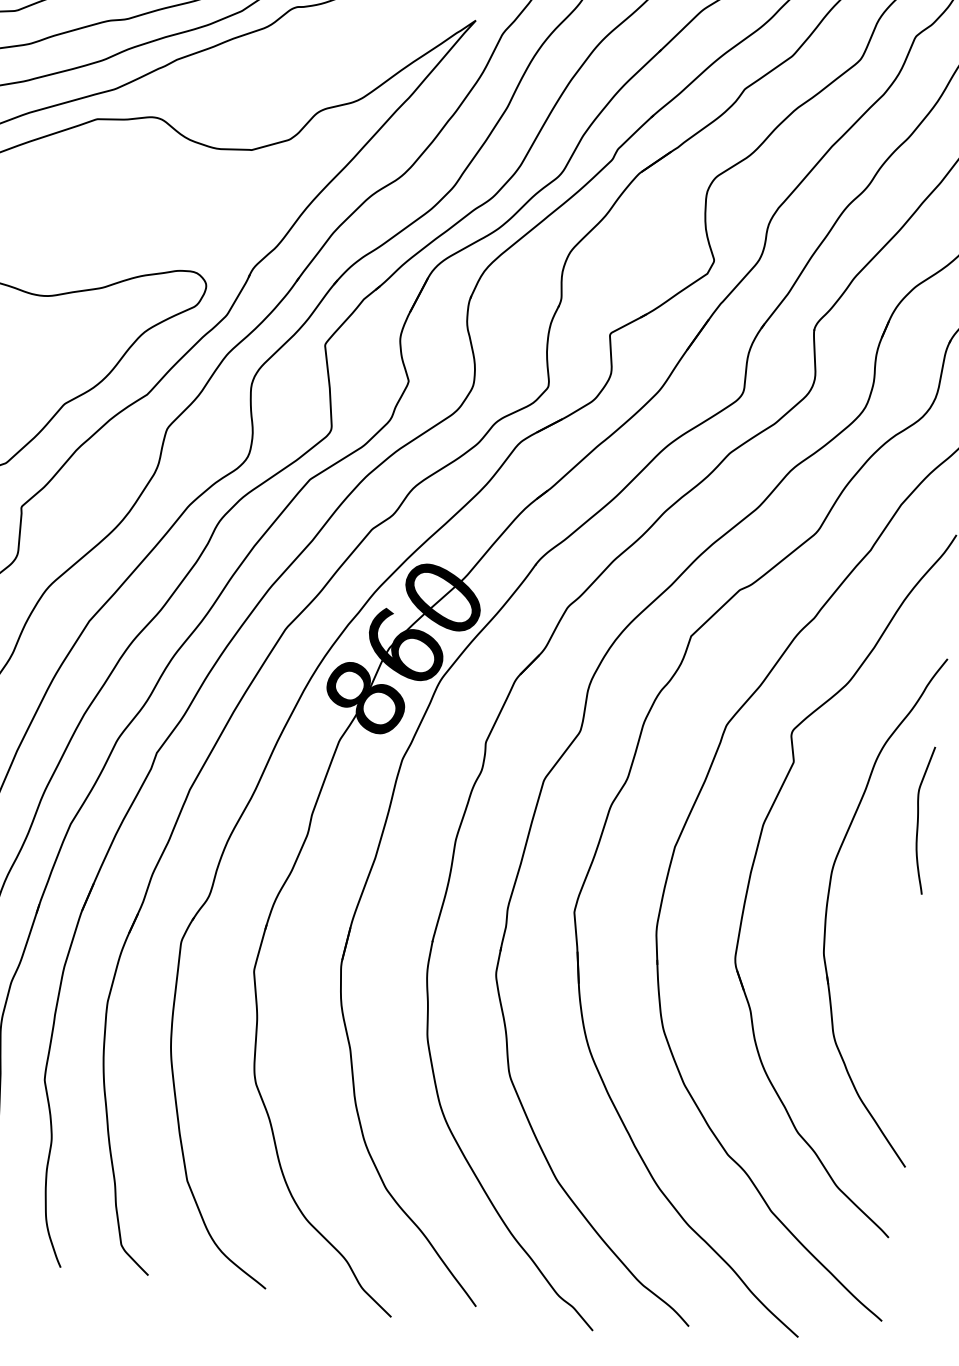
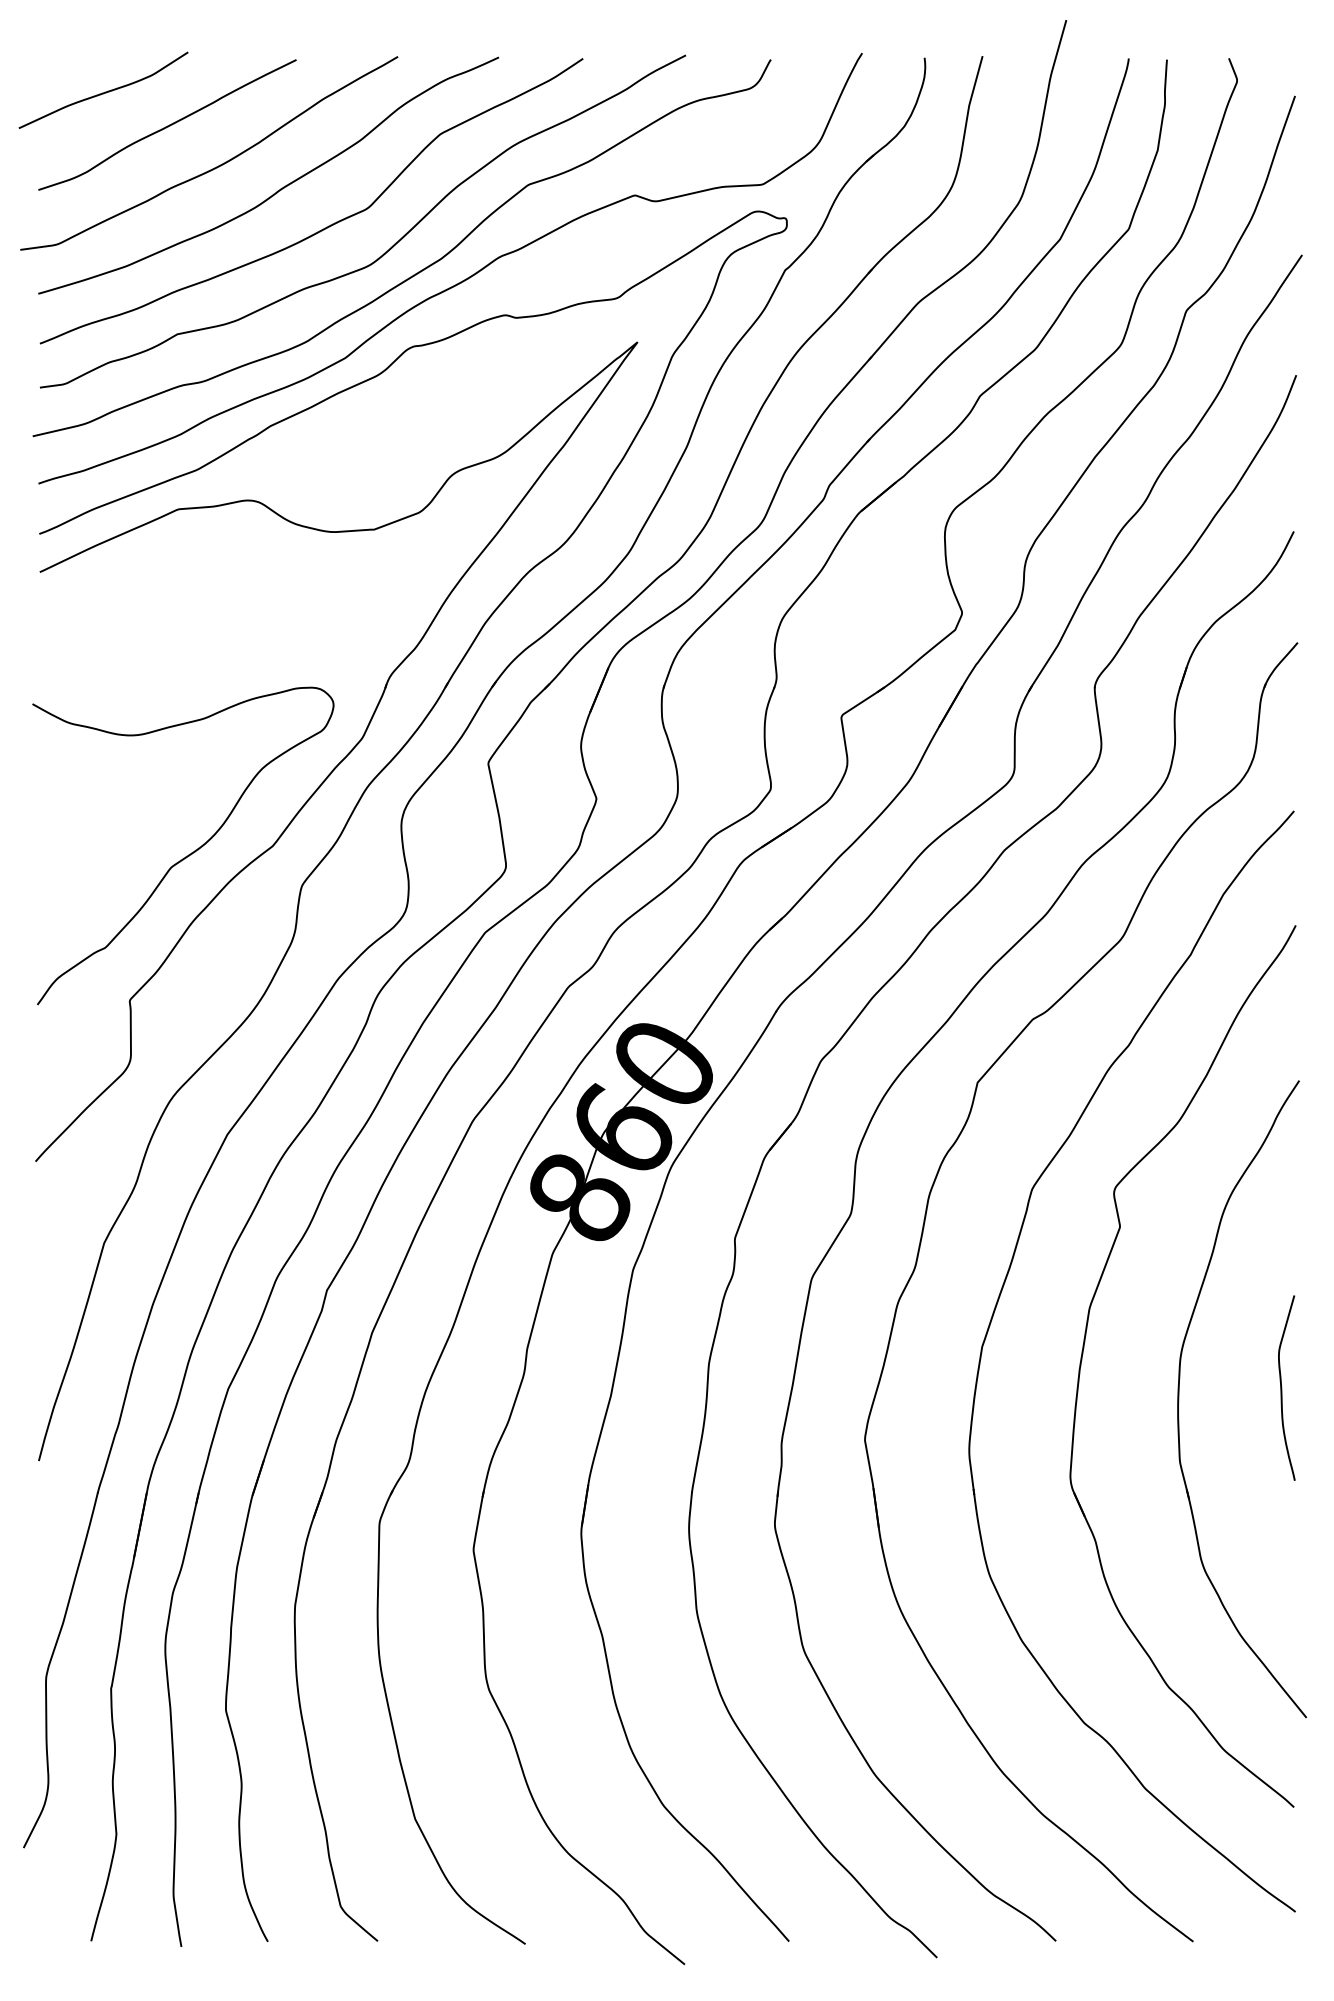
curve: (918, 819) -> (1282, 1387), moved

